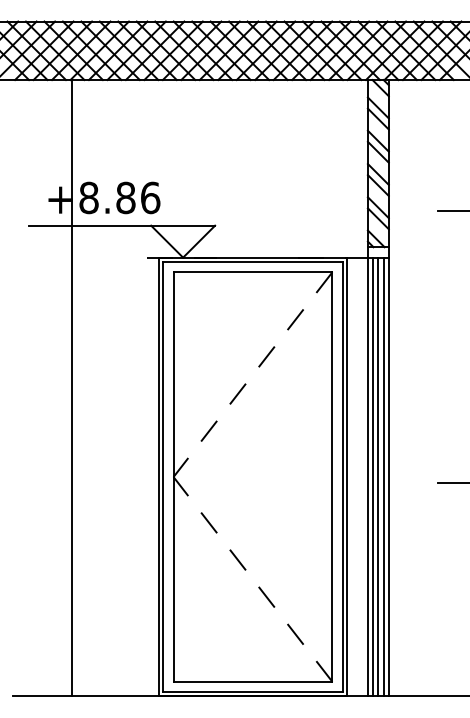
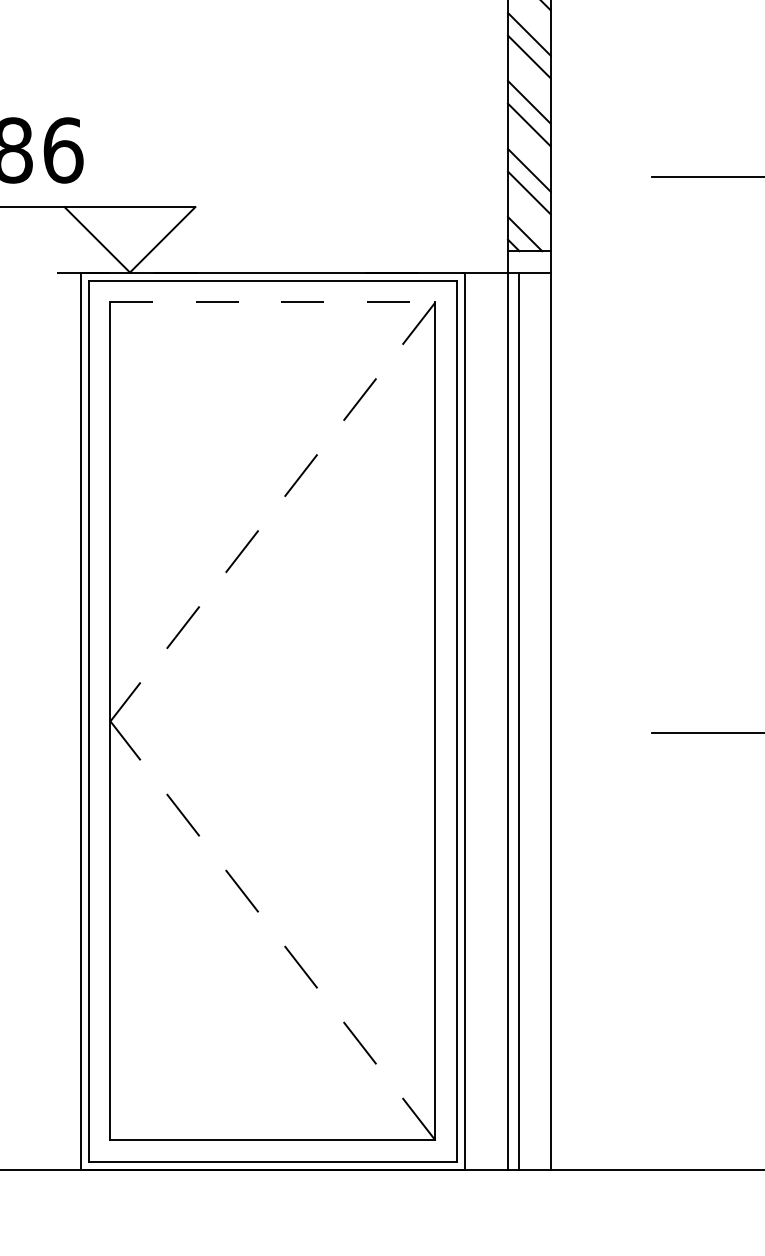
line: (253, 272) -> (273, 302), solid -> dashed
line: (378, 476) -> (529, 720), removed
line: (383, 476) -> (539, 720), removed

